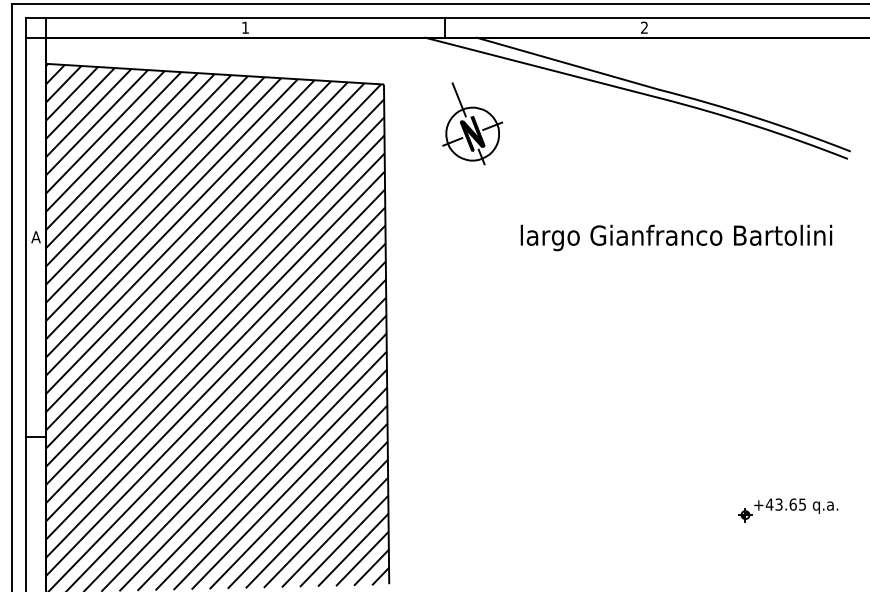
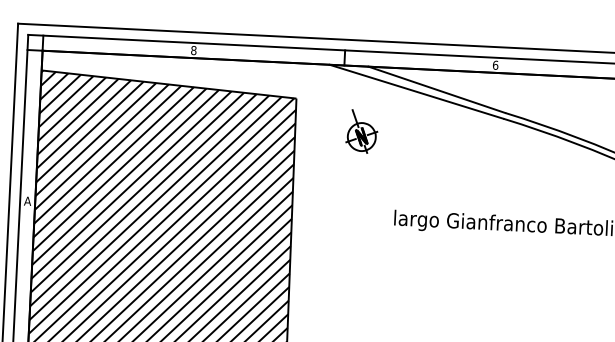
text: (245, 27) -> (193, 50), 1 -> 8
text: (644, 27) -> (495, 65), 2 -> 6
part: (472, 123) -> (361, 131), size x0.7

